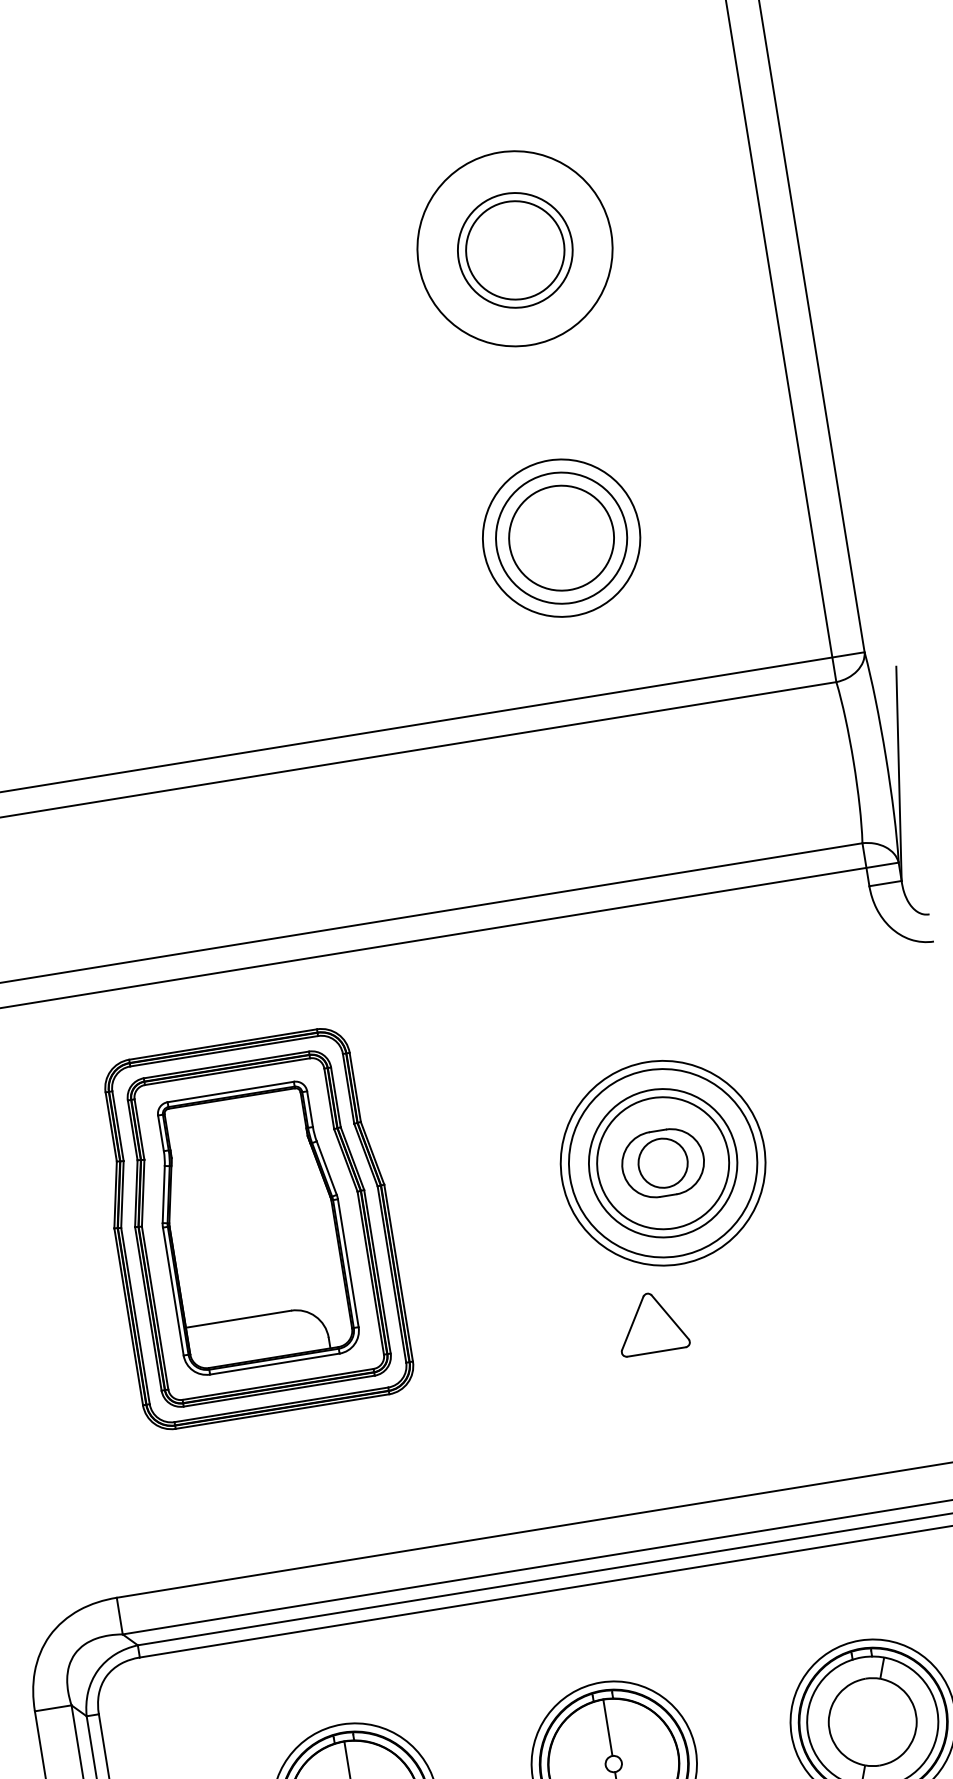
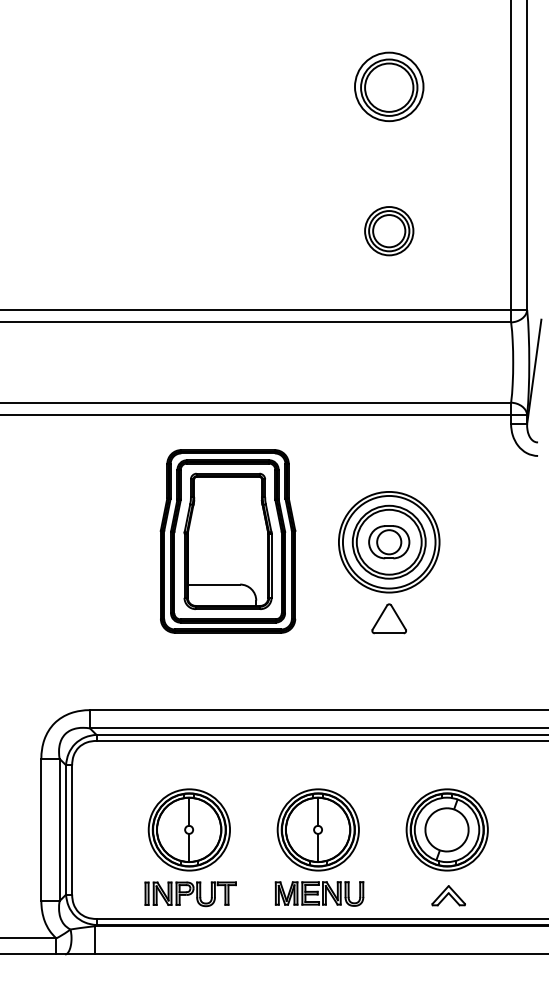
circle: (515, 247) -> (389, 86), size x0.71
part: (562, 539) -> (389, 231), size x0.62
part: (251, 1228) -> (227, 541), moved
part: (650, 1322) -> (388, 618), moved

